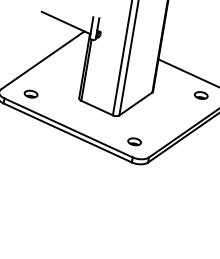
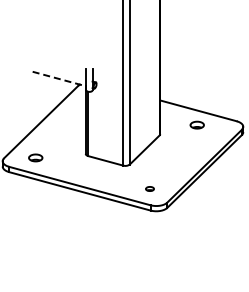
line: (66, 23) -> (59, 79), solid -> dashed
part: (200, 94) -> (196, 124), moved
part: (134, 141) -> (149, 188), size x0.6

